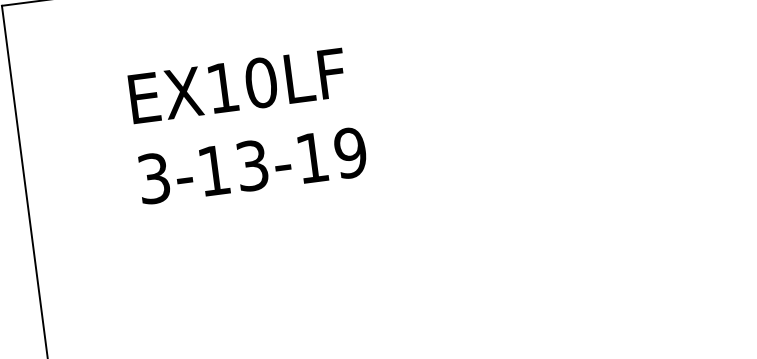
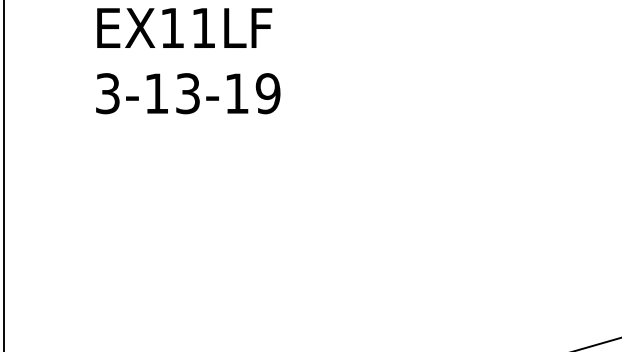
text: (260, 82) -> (203, 27), EX10LF -> EX11LF

